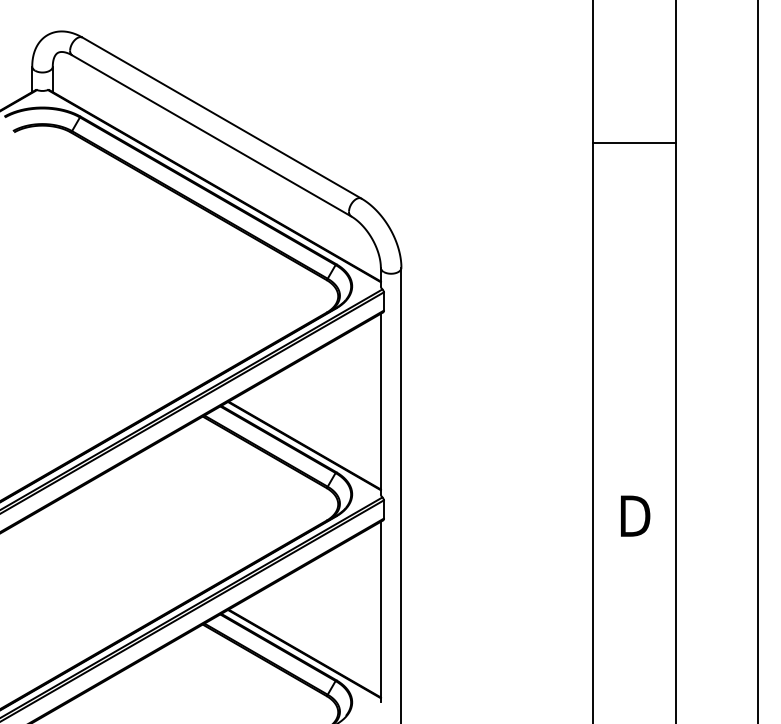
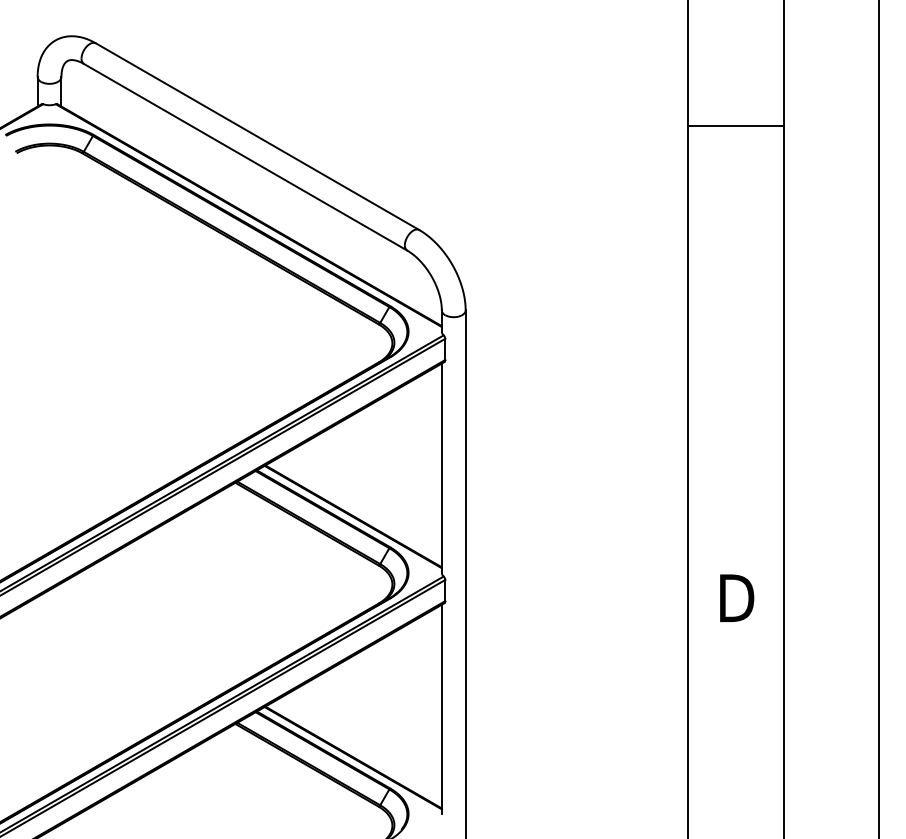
line: (634, 142) -> (735, 126), moved

